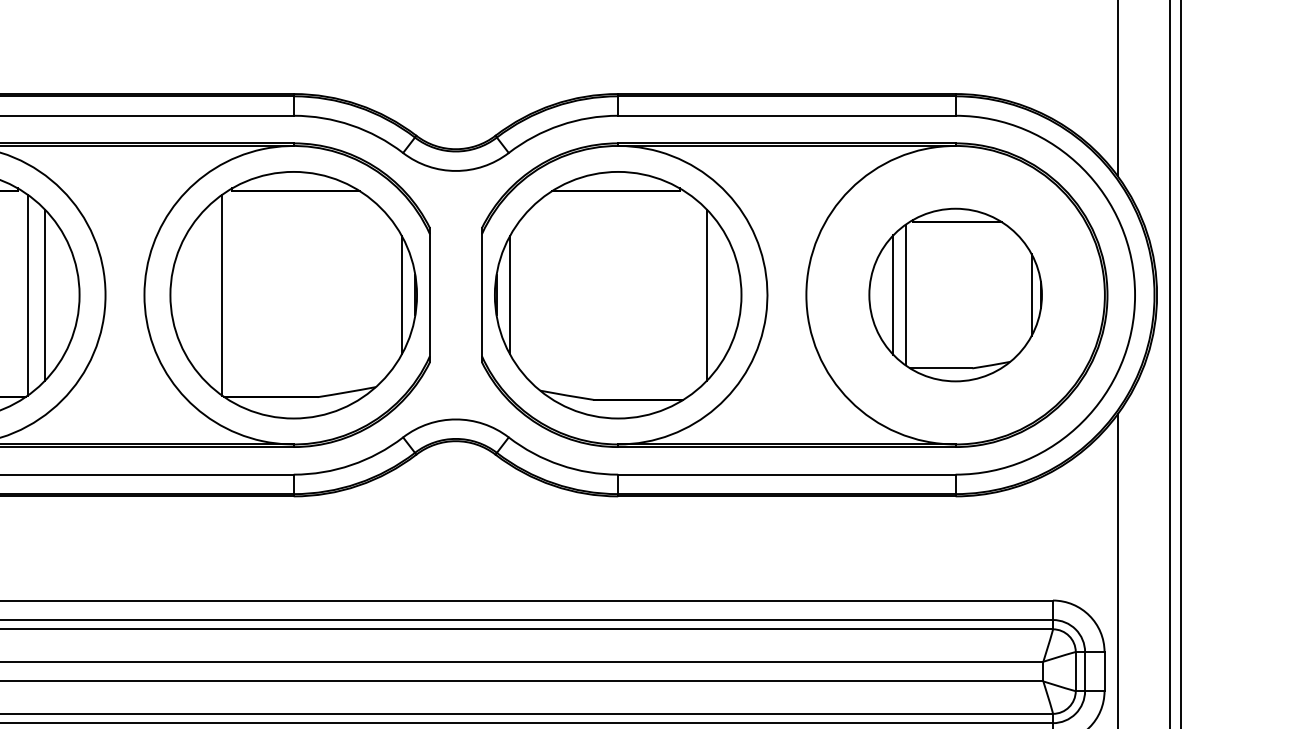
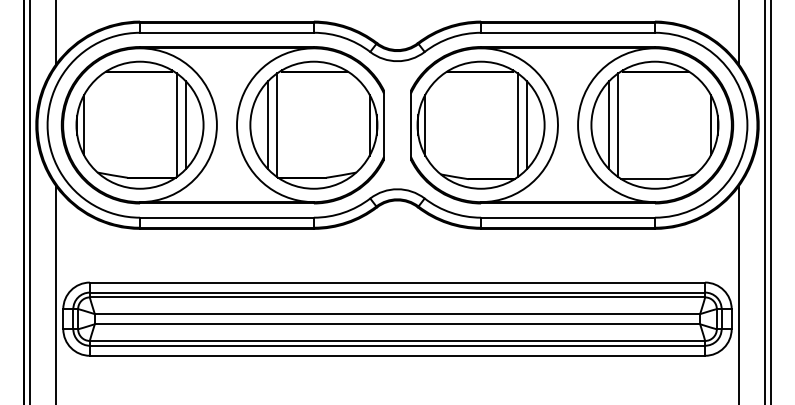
part: (954, 293) -> (654, 124), size x1.43
line: (205, 295) -> (268, 125), added
line: (688, 295) -> (517, 125), added

